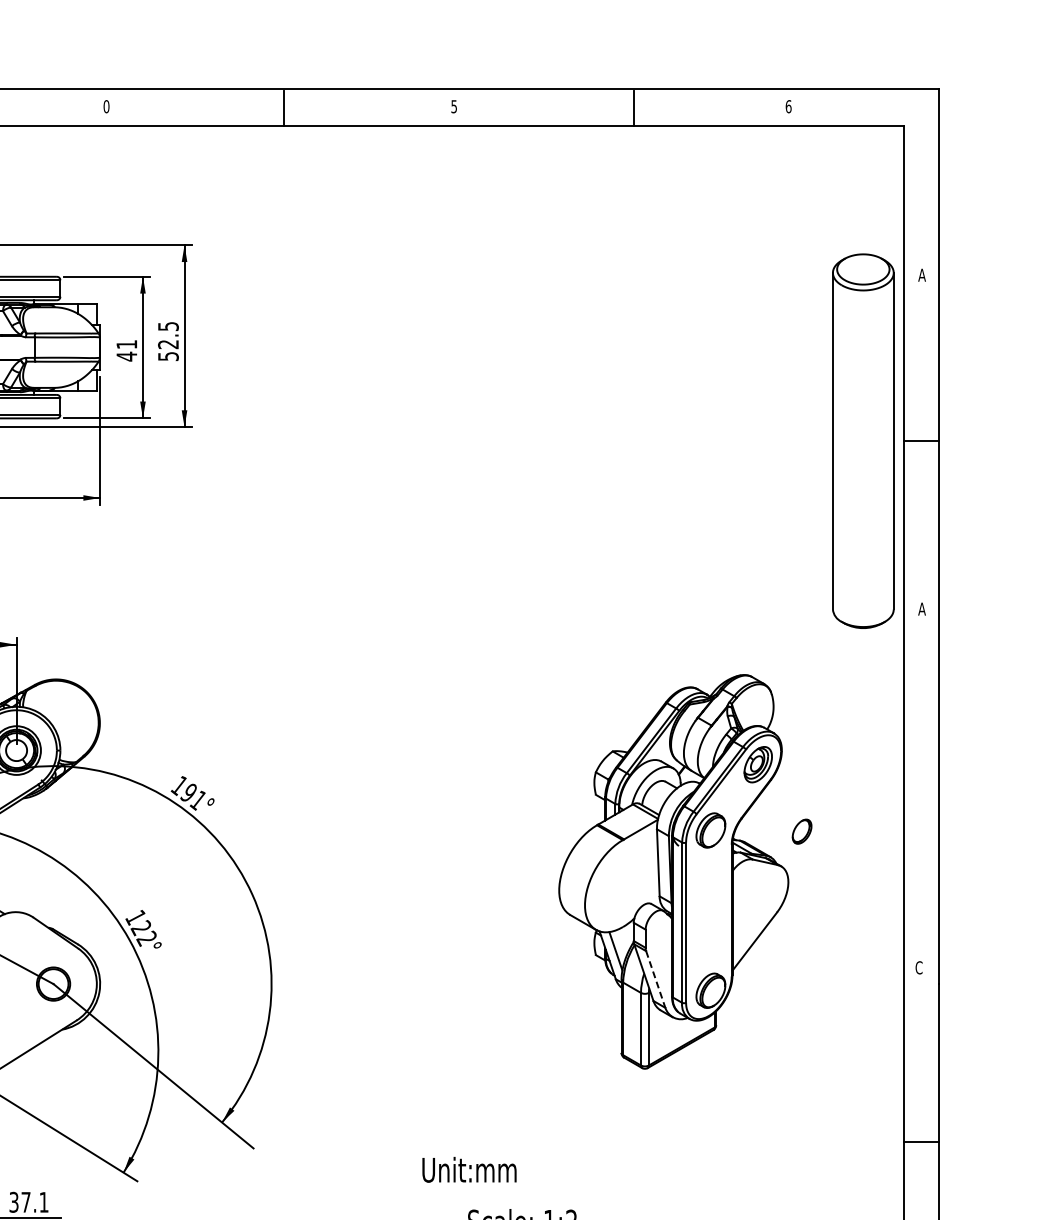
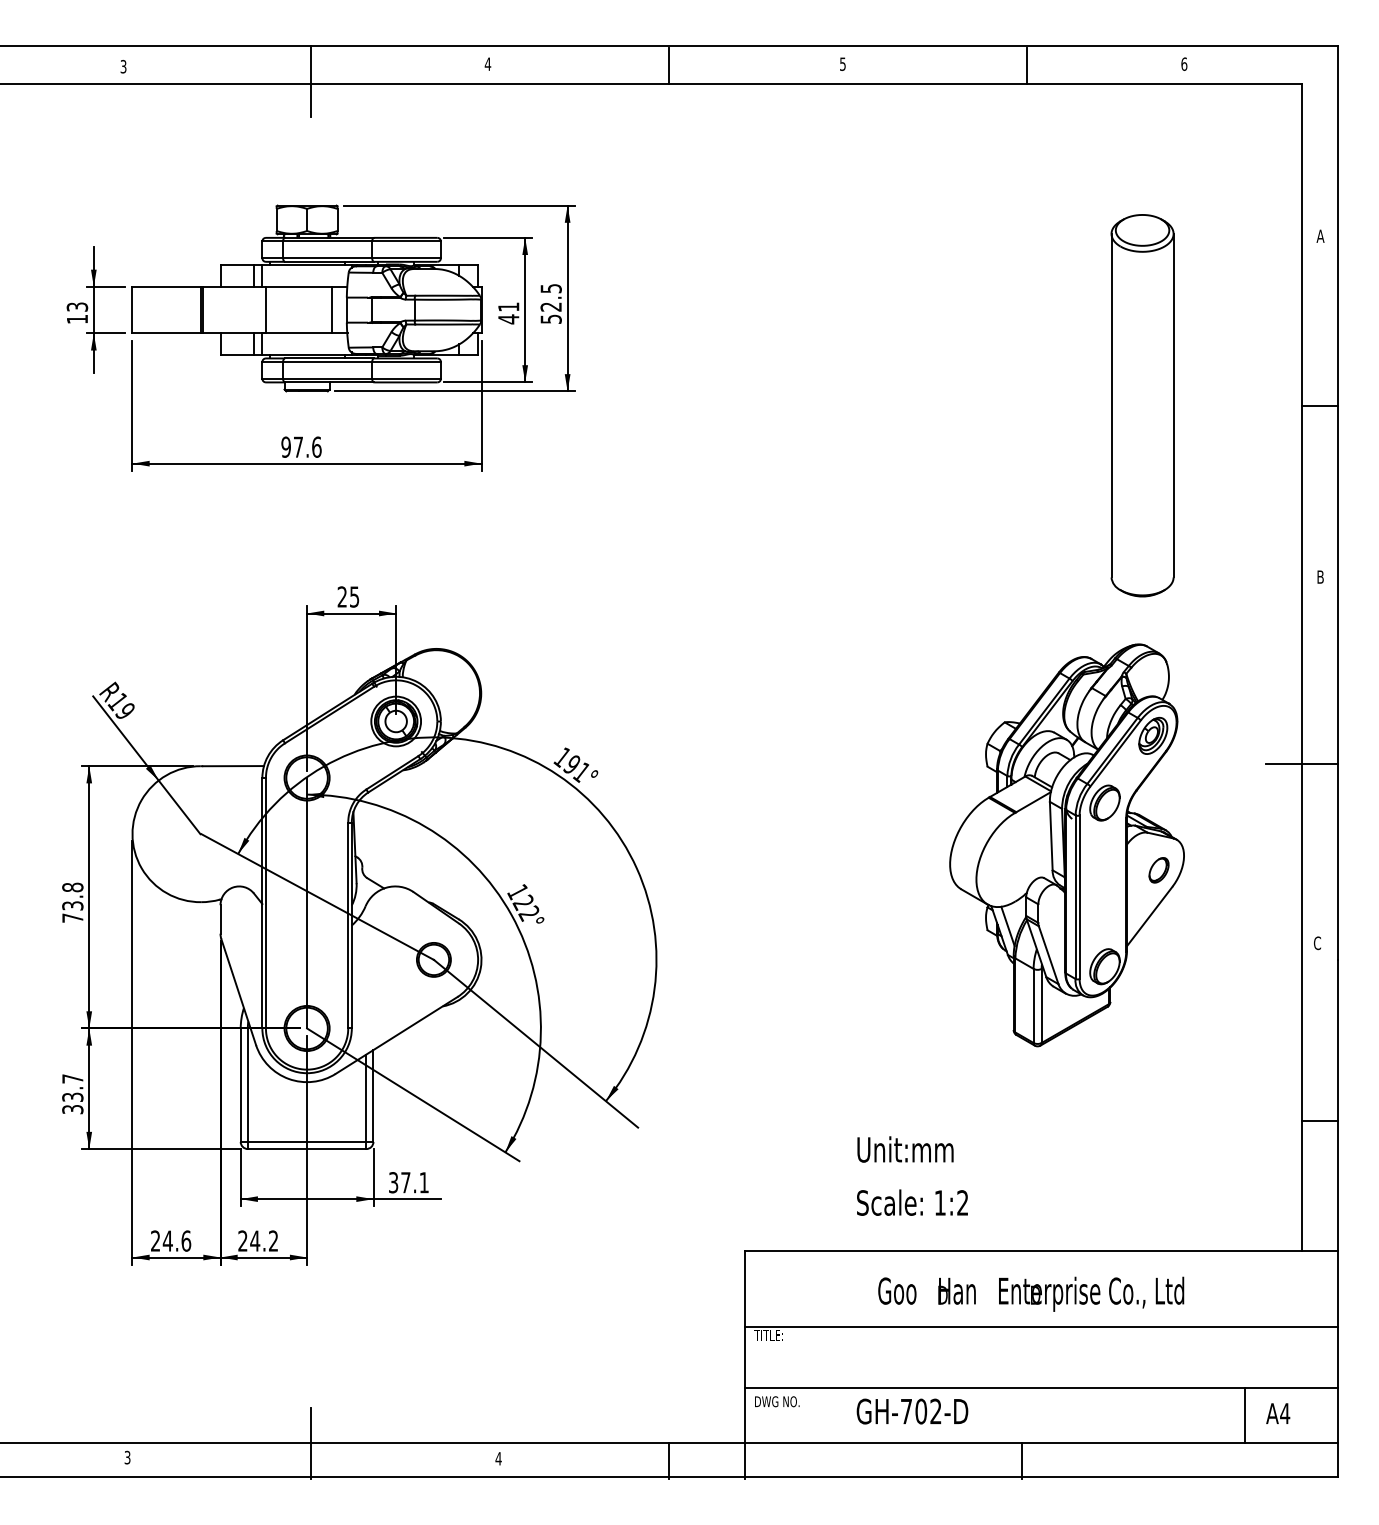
text: (106, 105) -> (487, 63), 0 -> 4
part: (863, 441) -> (1142, 405), moved
text: (922, 608) -> (1320, 576), A -> B
line: (903, 791) -> (1301, 763), added
part: (801, 831) -> (1158, 870), moved
line: (655, 979) -> (1048, 955), dashed -> solid
text: (469, 1169) -> (905, 1149), moved

